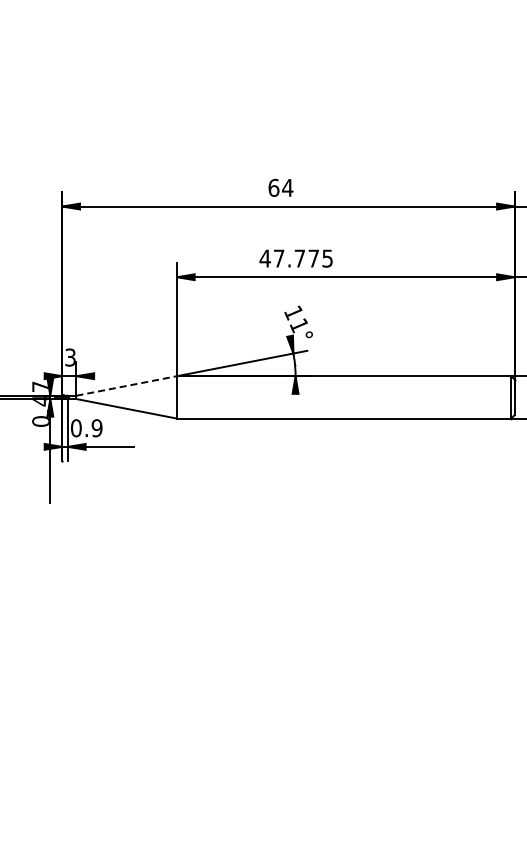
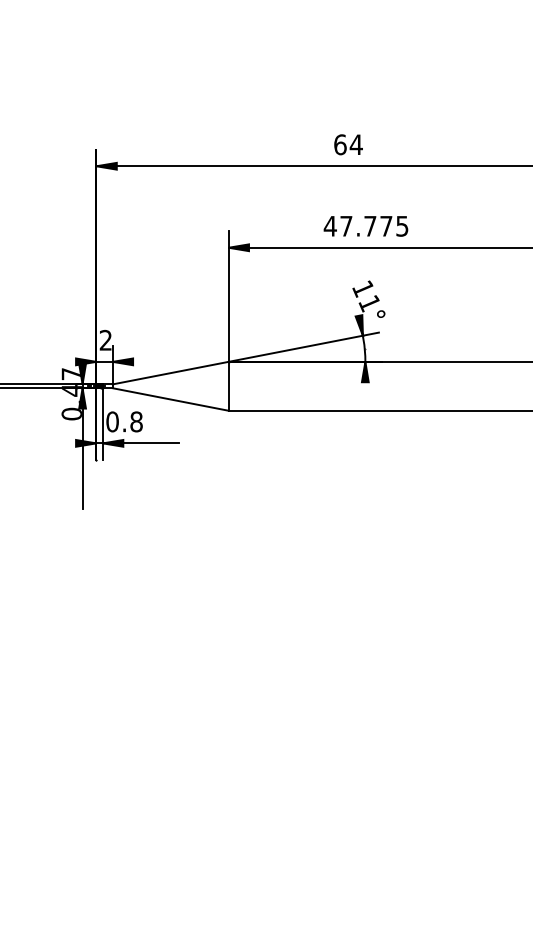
text: (70, 357) -> (105, 340), 3 -> 2
line: (127, 385) -> (171, 372), dashed -> solid
text: (96, 428) -> (135, 422), 0.9 -> 0.8

